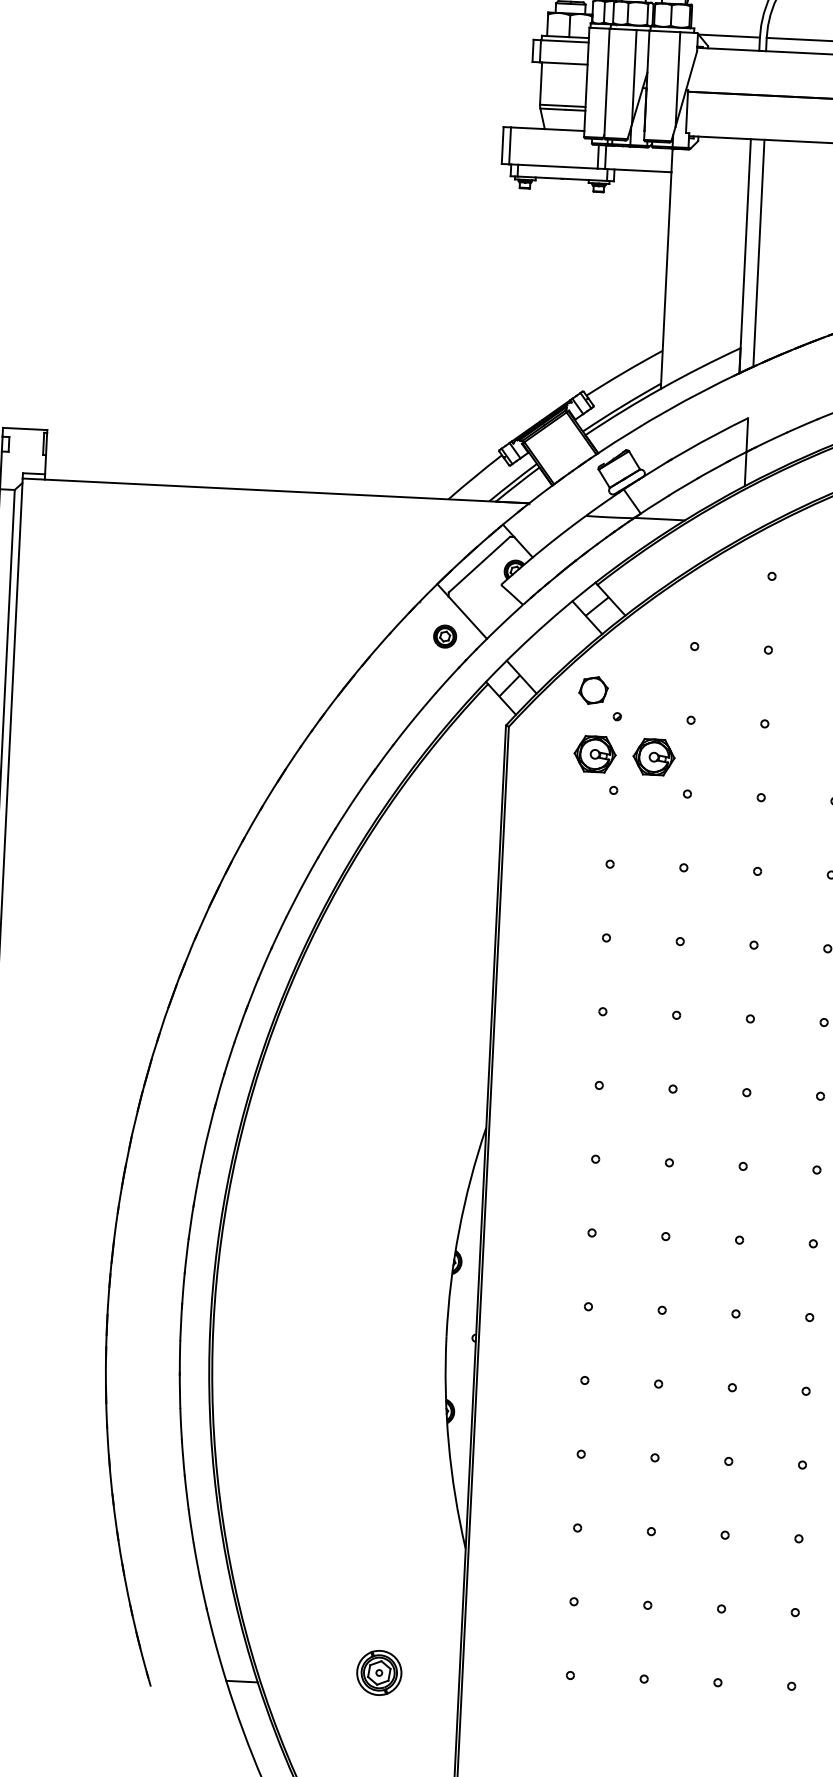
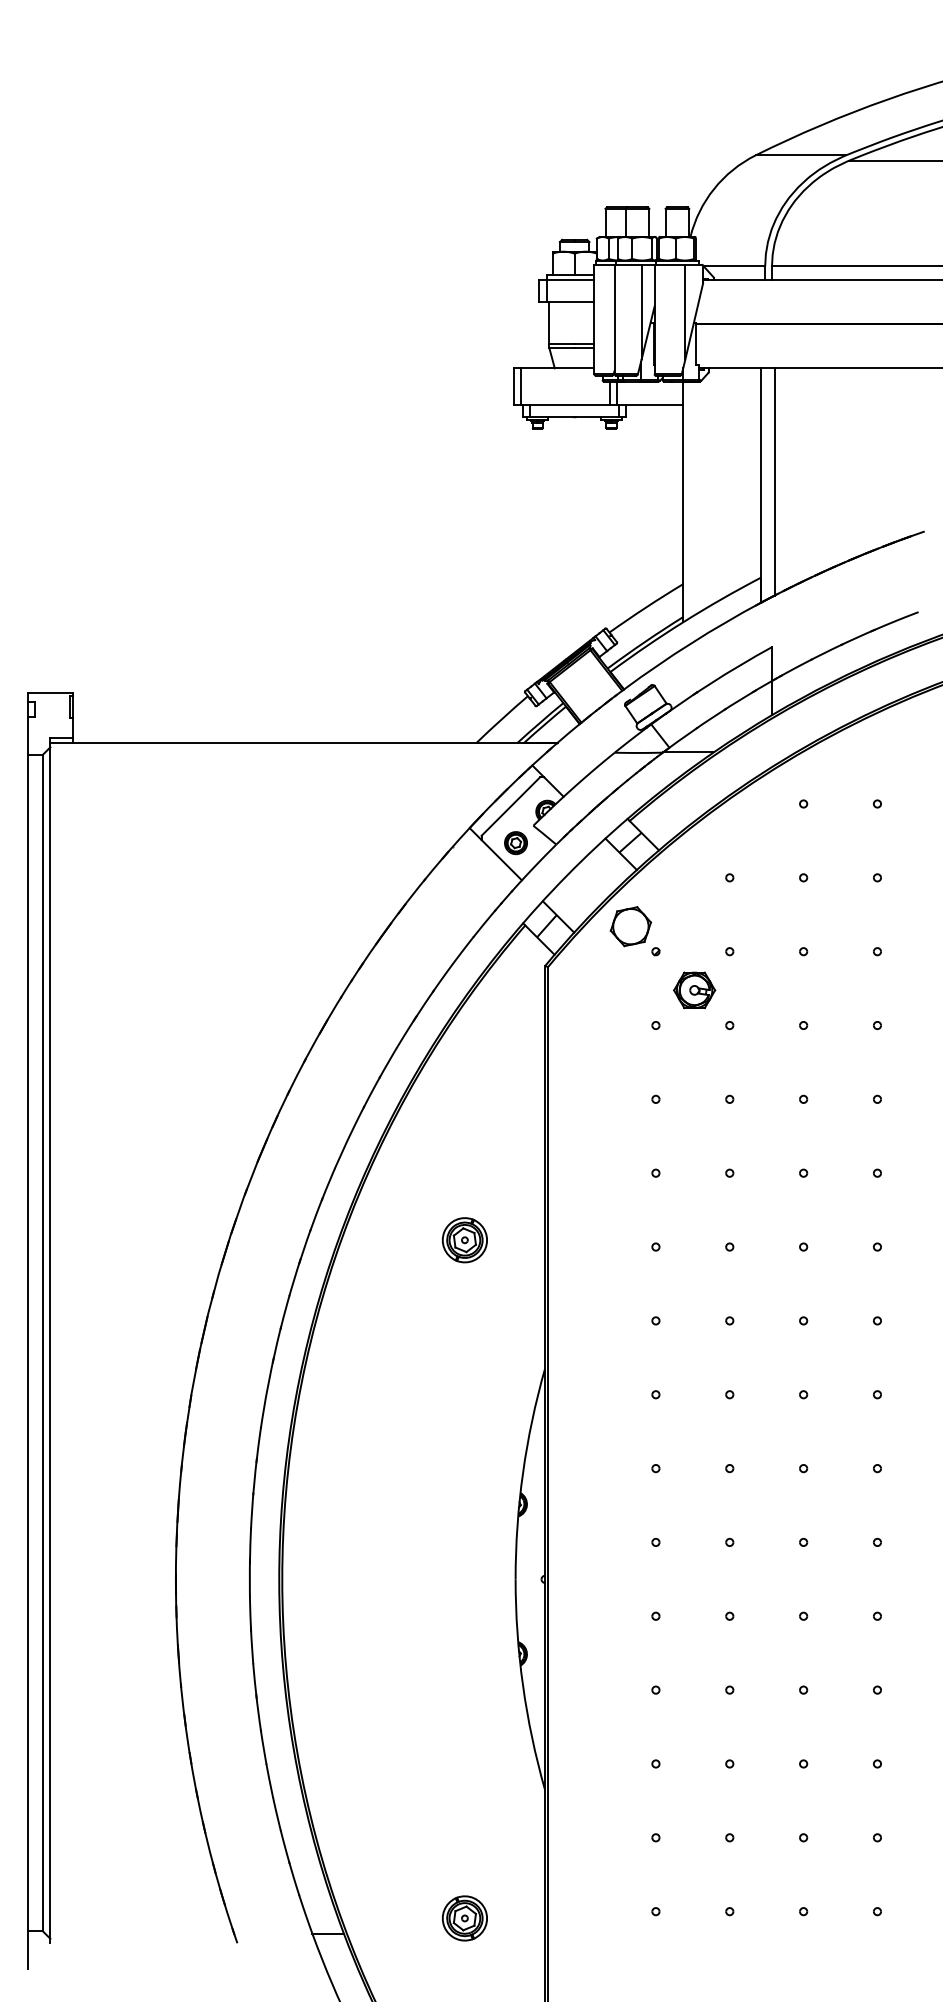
part: (444, 636) -> (515, 843), moved
part: (593, 690) -> (630, 926), size x1.43
part: (595, 754) -> (635, 990), removed
part: (412, 995) -> (464, 1240), added

